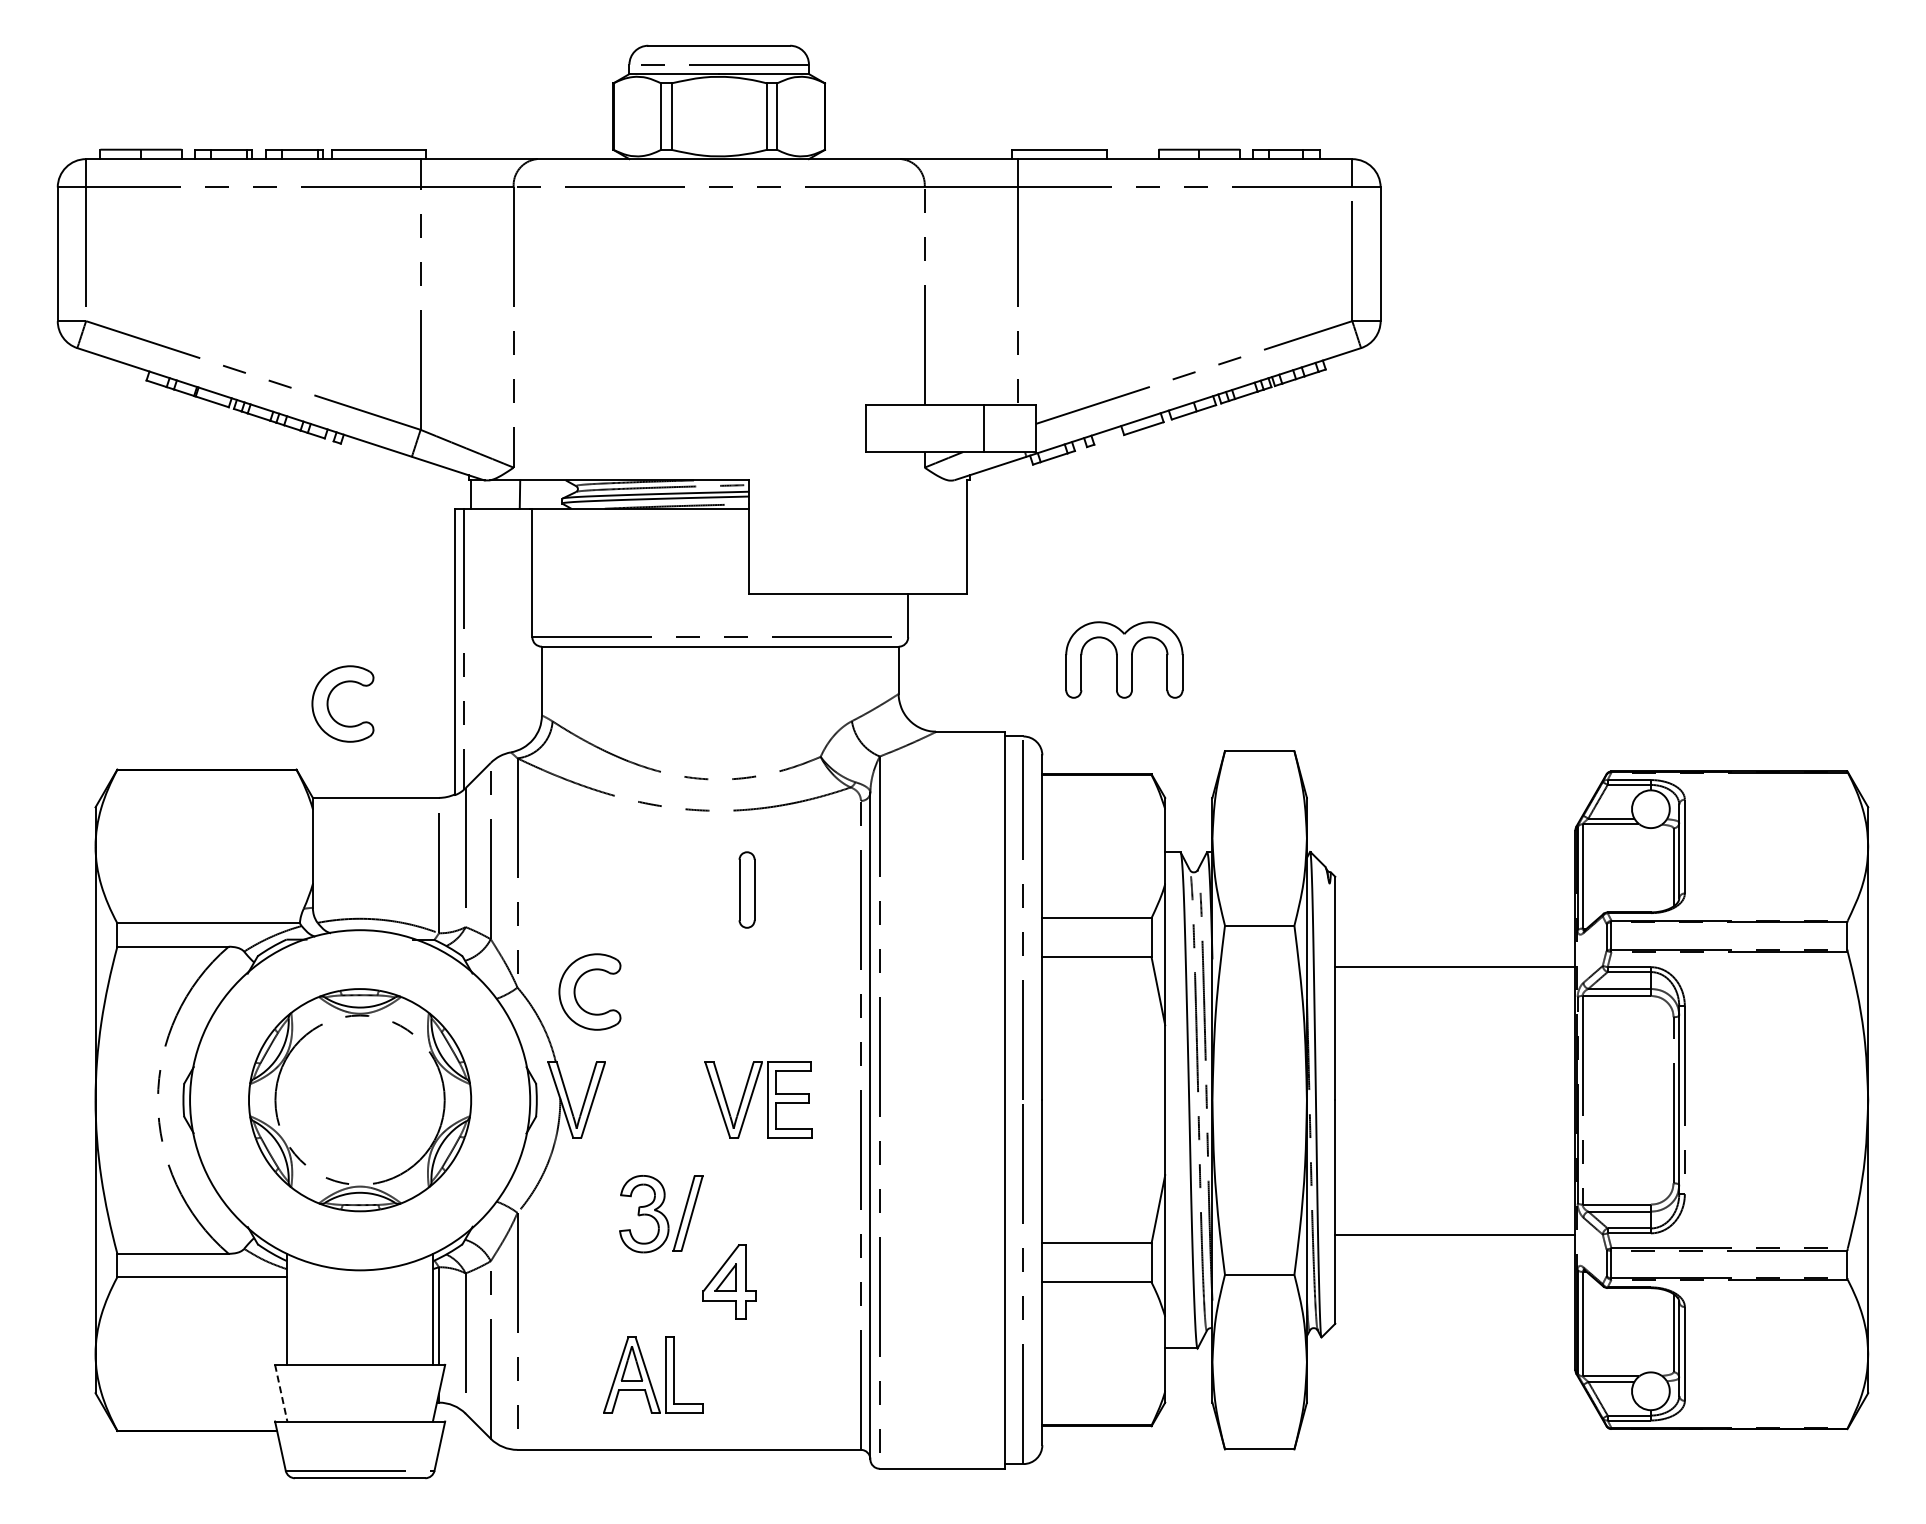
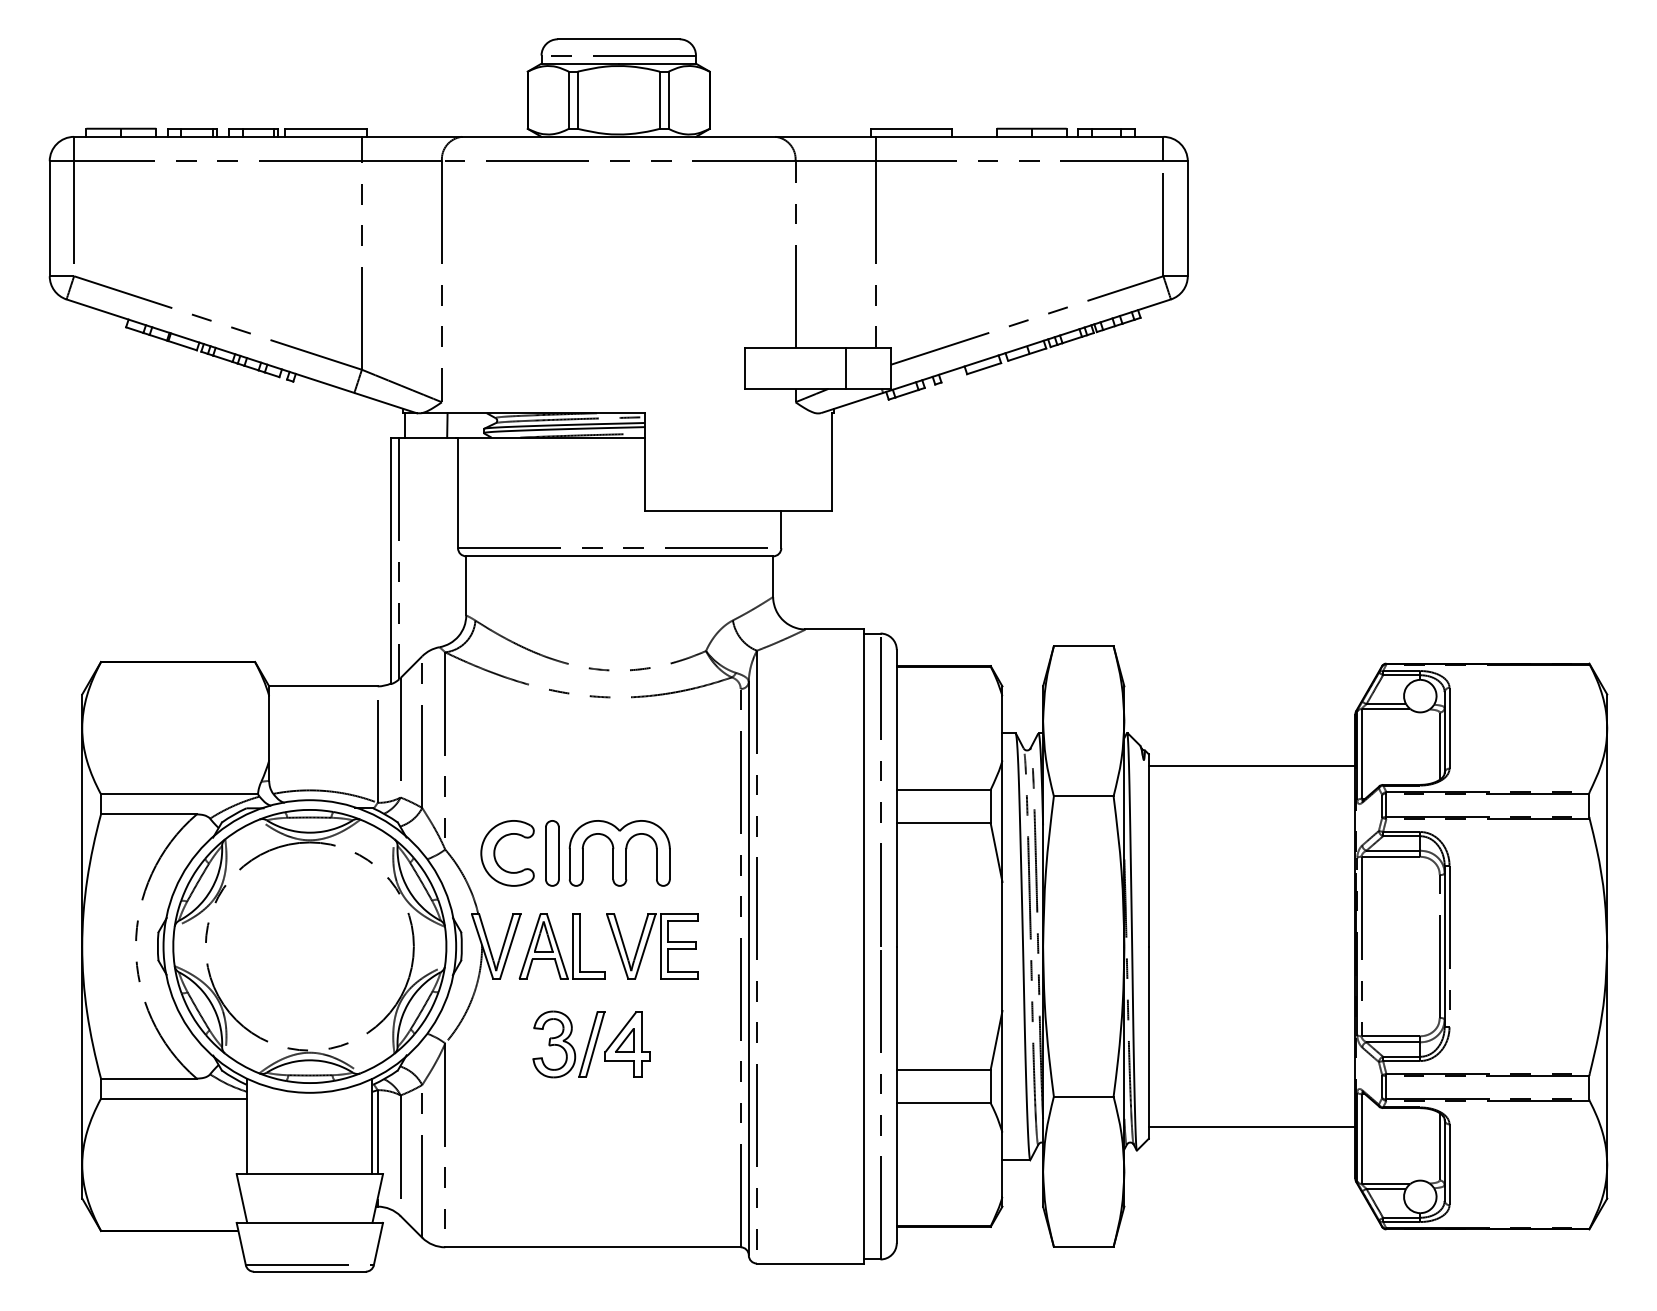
part: (1124, 659) -> (619, 852), moved
part: (329, 698) -> (283, 600), removed
part: (746, 889) -> (551, 852), moved
line: (1455, 966) -> (1252, 766), moved
part: (359, 1099) -> (309, 945), size x1.43
line: (1455, 1235) -> (1252, 1127), moved
part: (729, 1281) -> (627, 1043), moved
part: (653, 1374) -> (562, 945), moved
line: (281, 1393) -> (242, 1198), dashed -> solid

